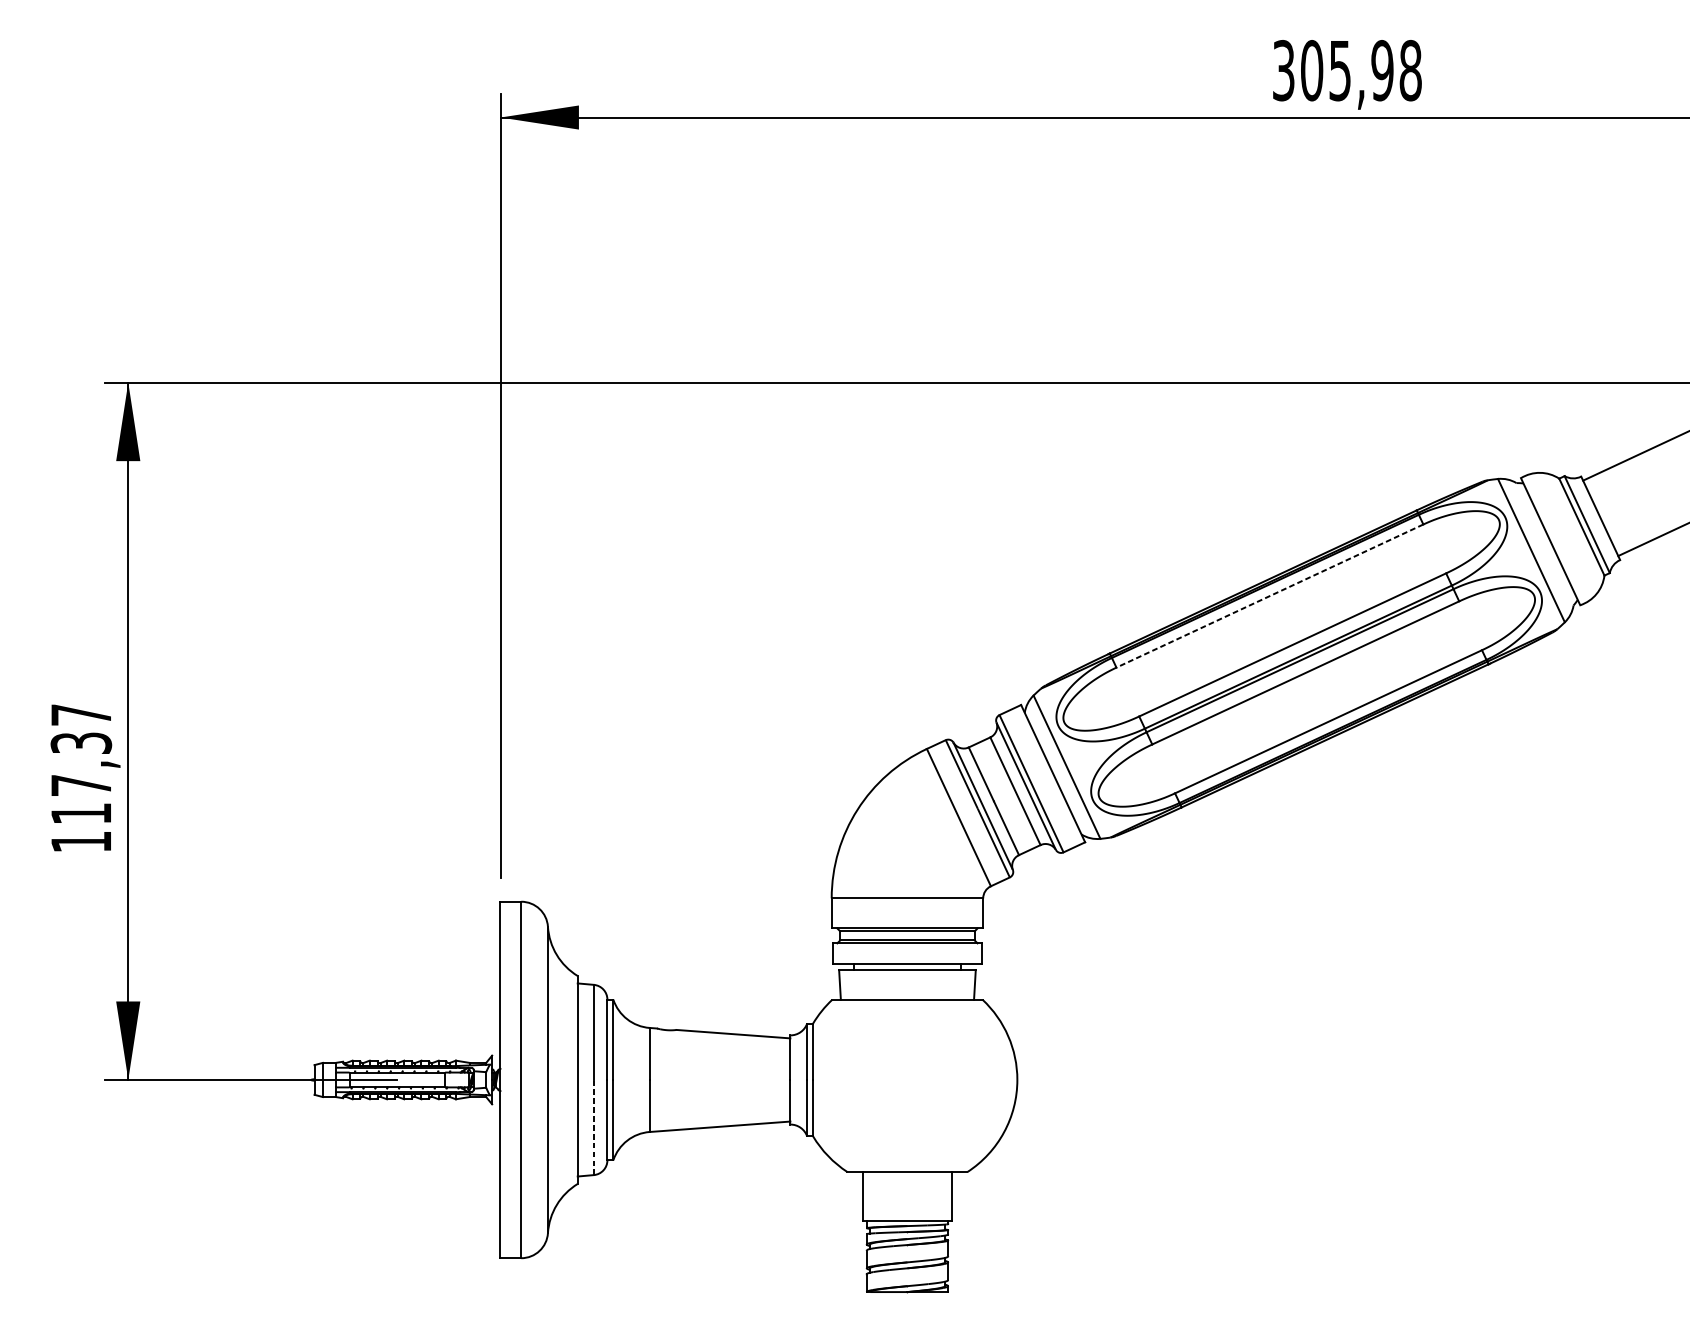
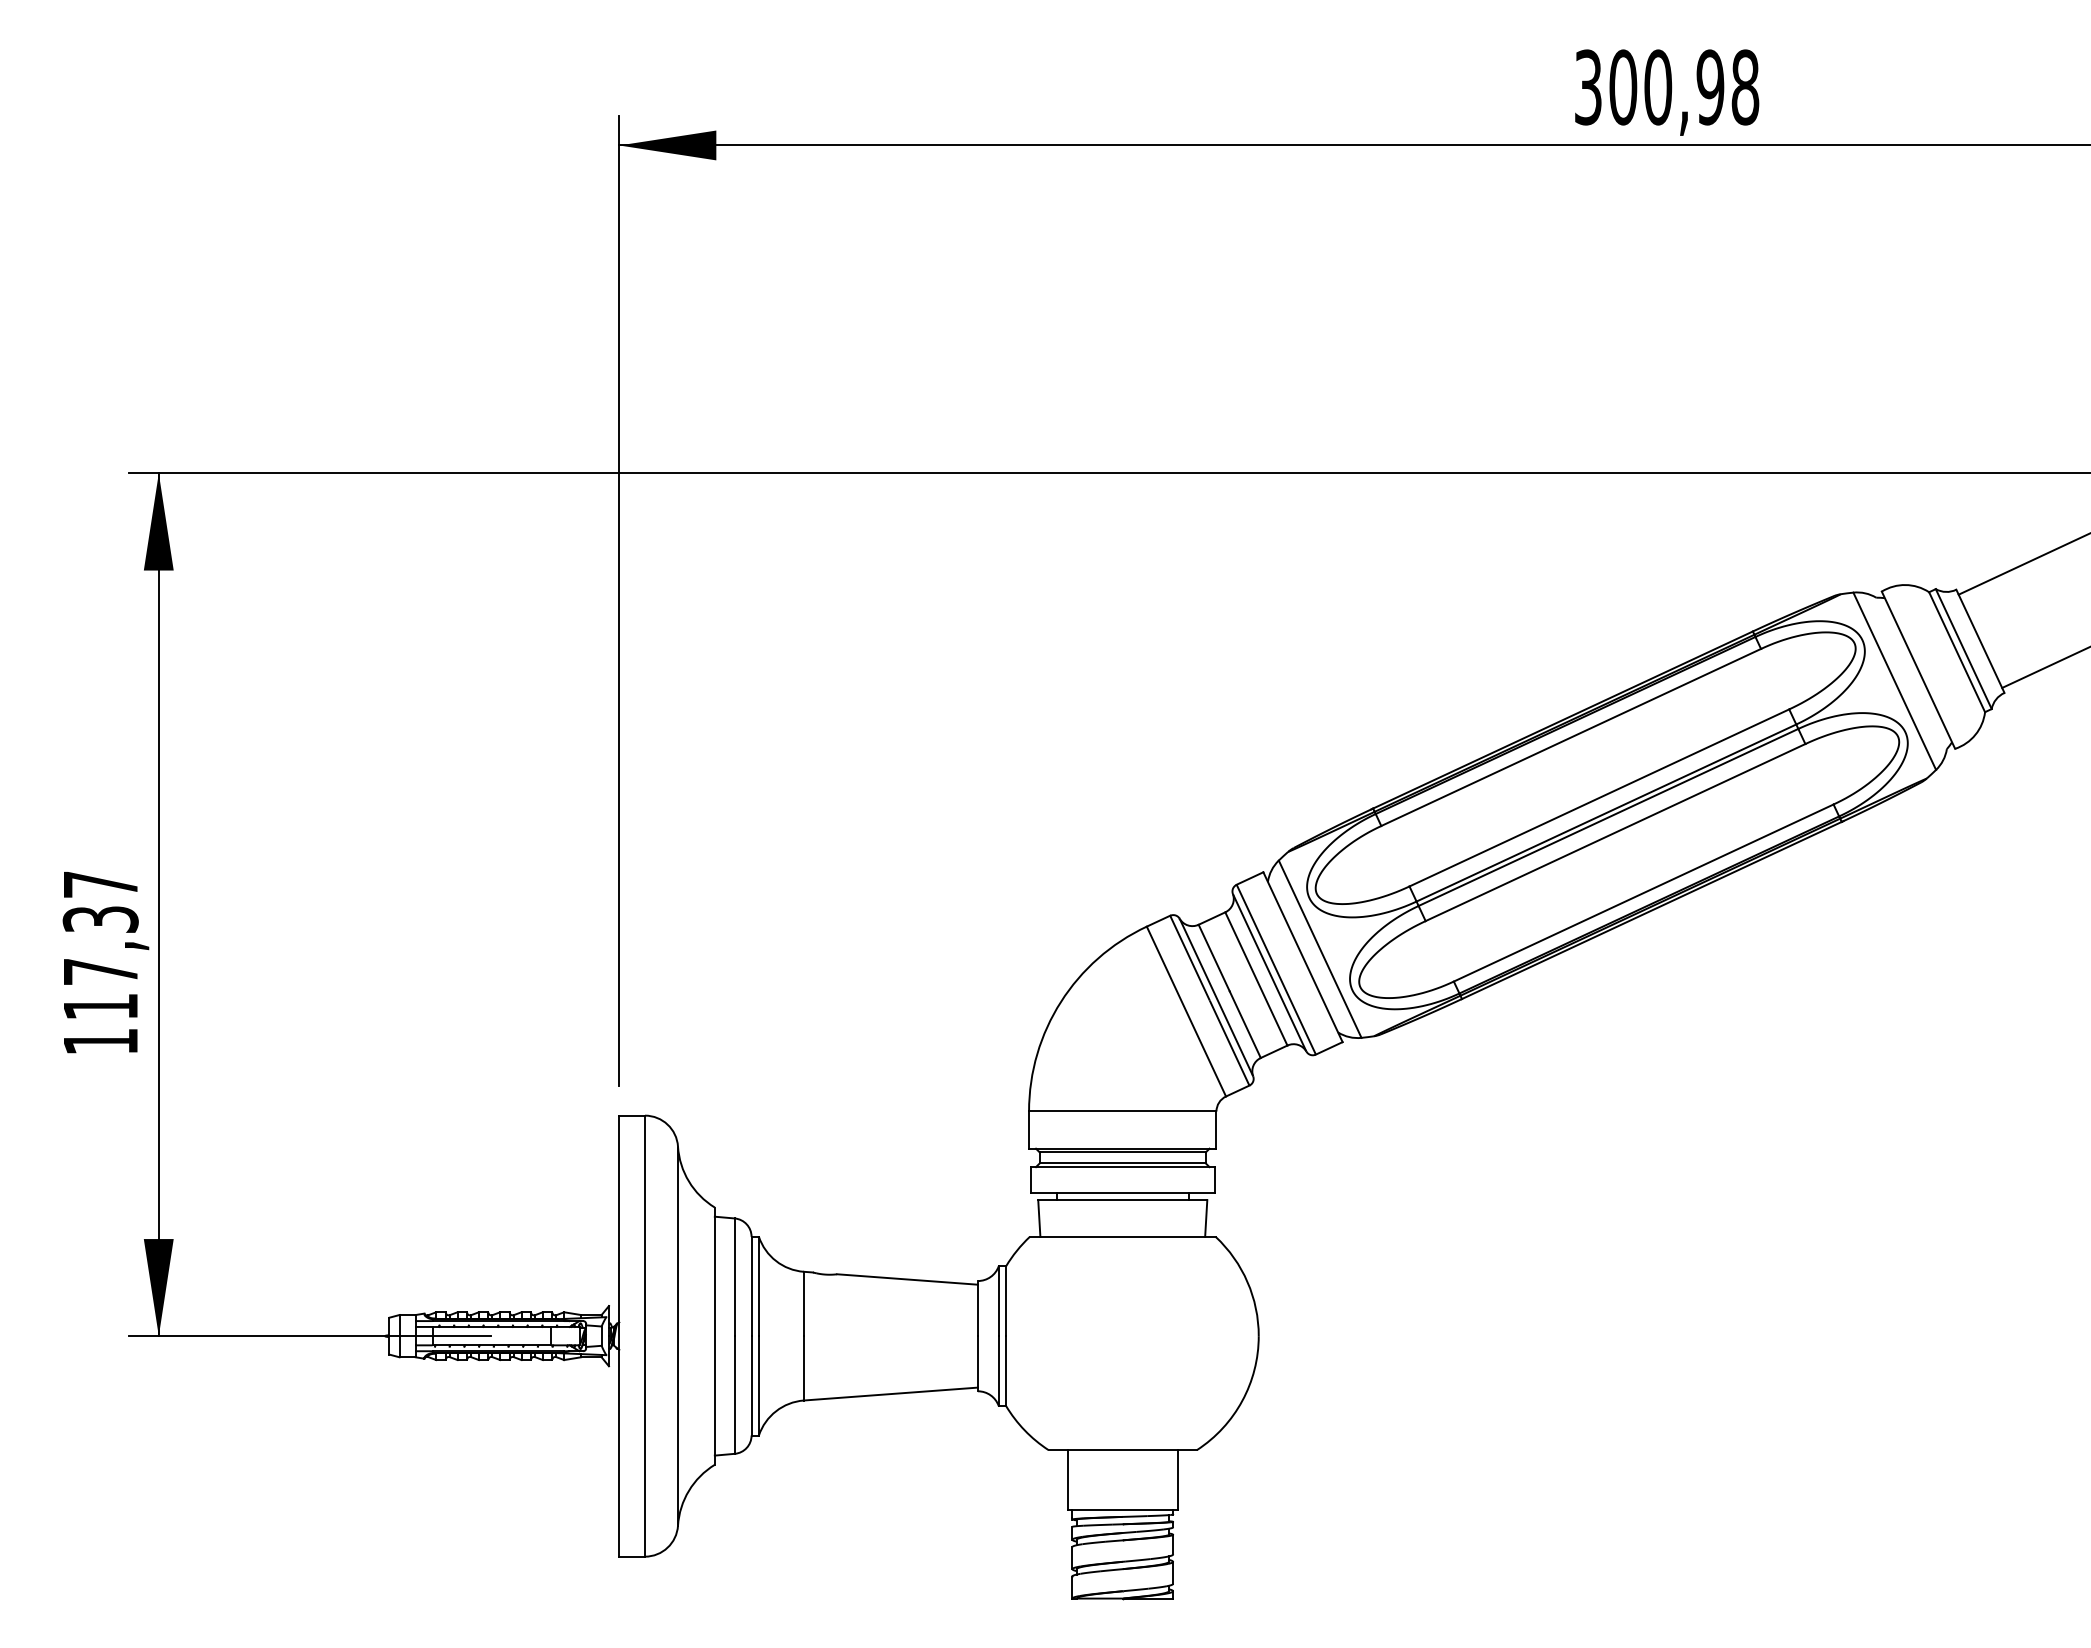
text: (1340, 70) -> (1658, 87), 305,98 -> 300,98
line: (1269, 596) -> (1570, 737), dashed -> solid
line: (593, 1127) -> (734, 1395), dashed -> solid

